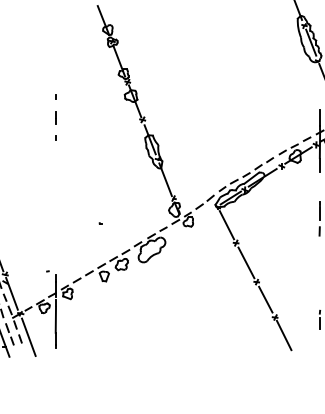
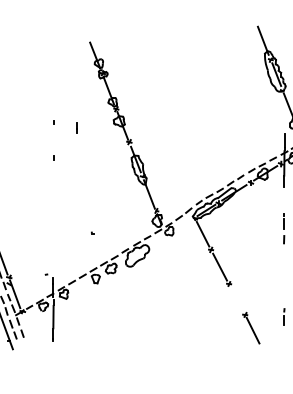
line: (55, 116) -> (76, 127), moved
line: (265, 299) -> (236, 299), removed
line: (28, 336) -> (29, 331), removed

